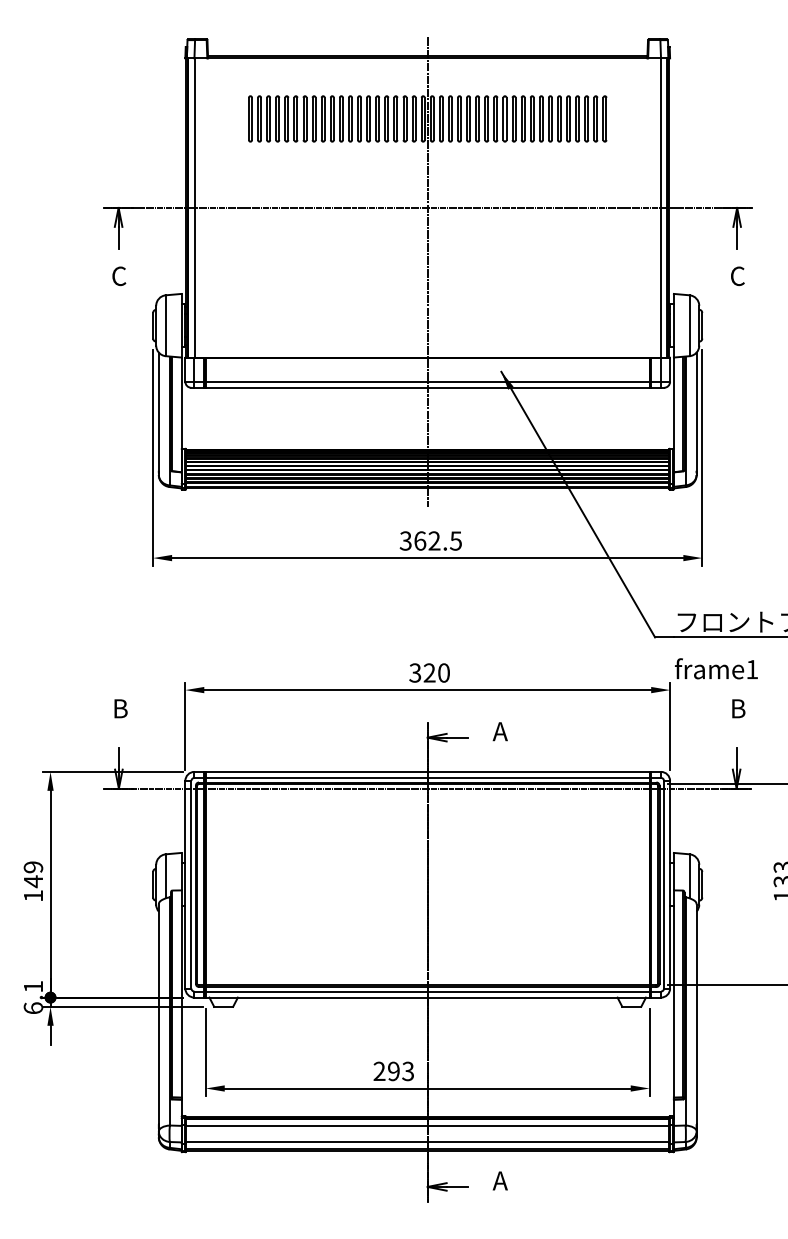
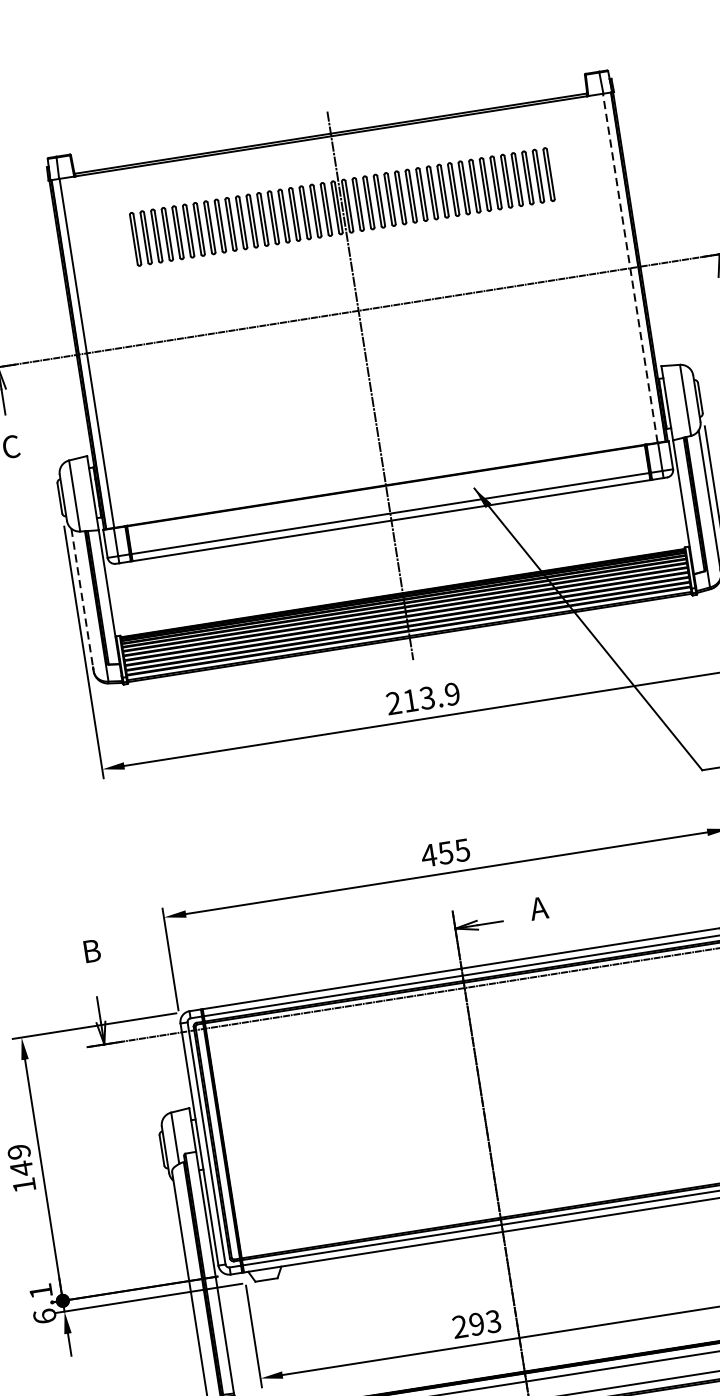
line: (660, 207) -> (630, 267), solid -> dashed
line: (158, 412) -> (81, 598), solid -> dashed
text: (430, 540) -> (422, 698), 362.5 -> 213.9
text: (428, 672) -> (444, 852), 320 -> 455

